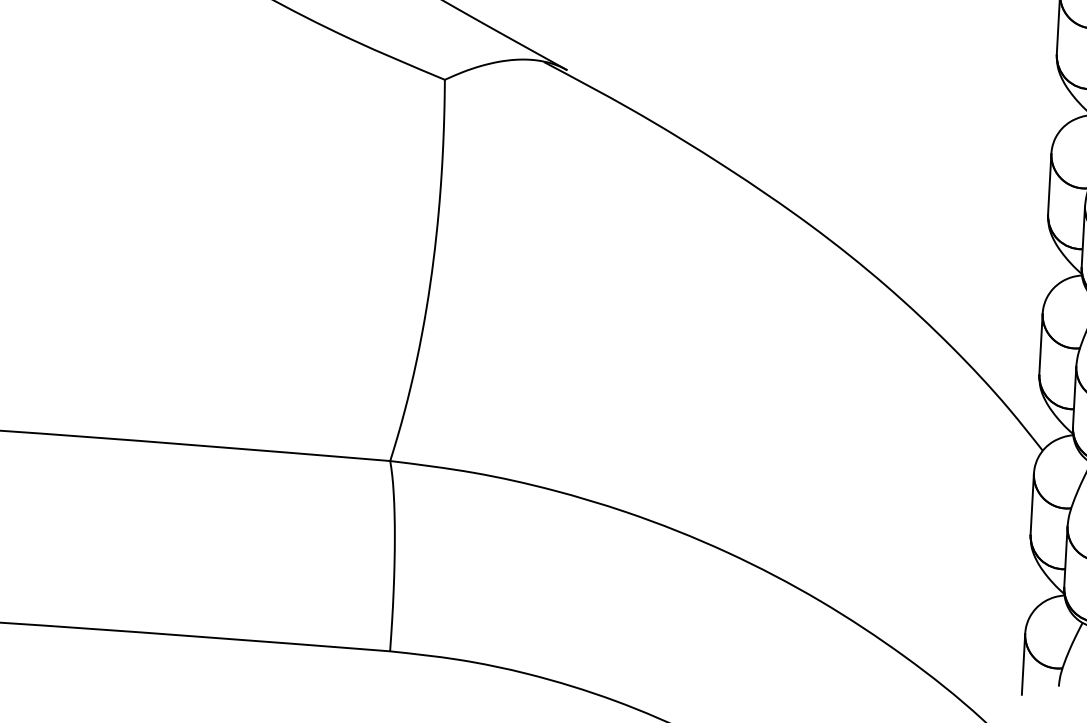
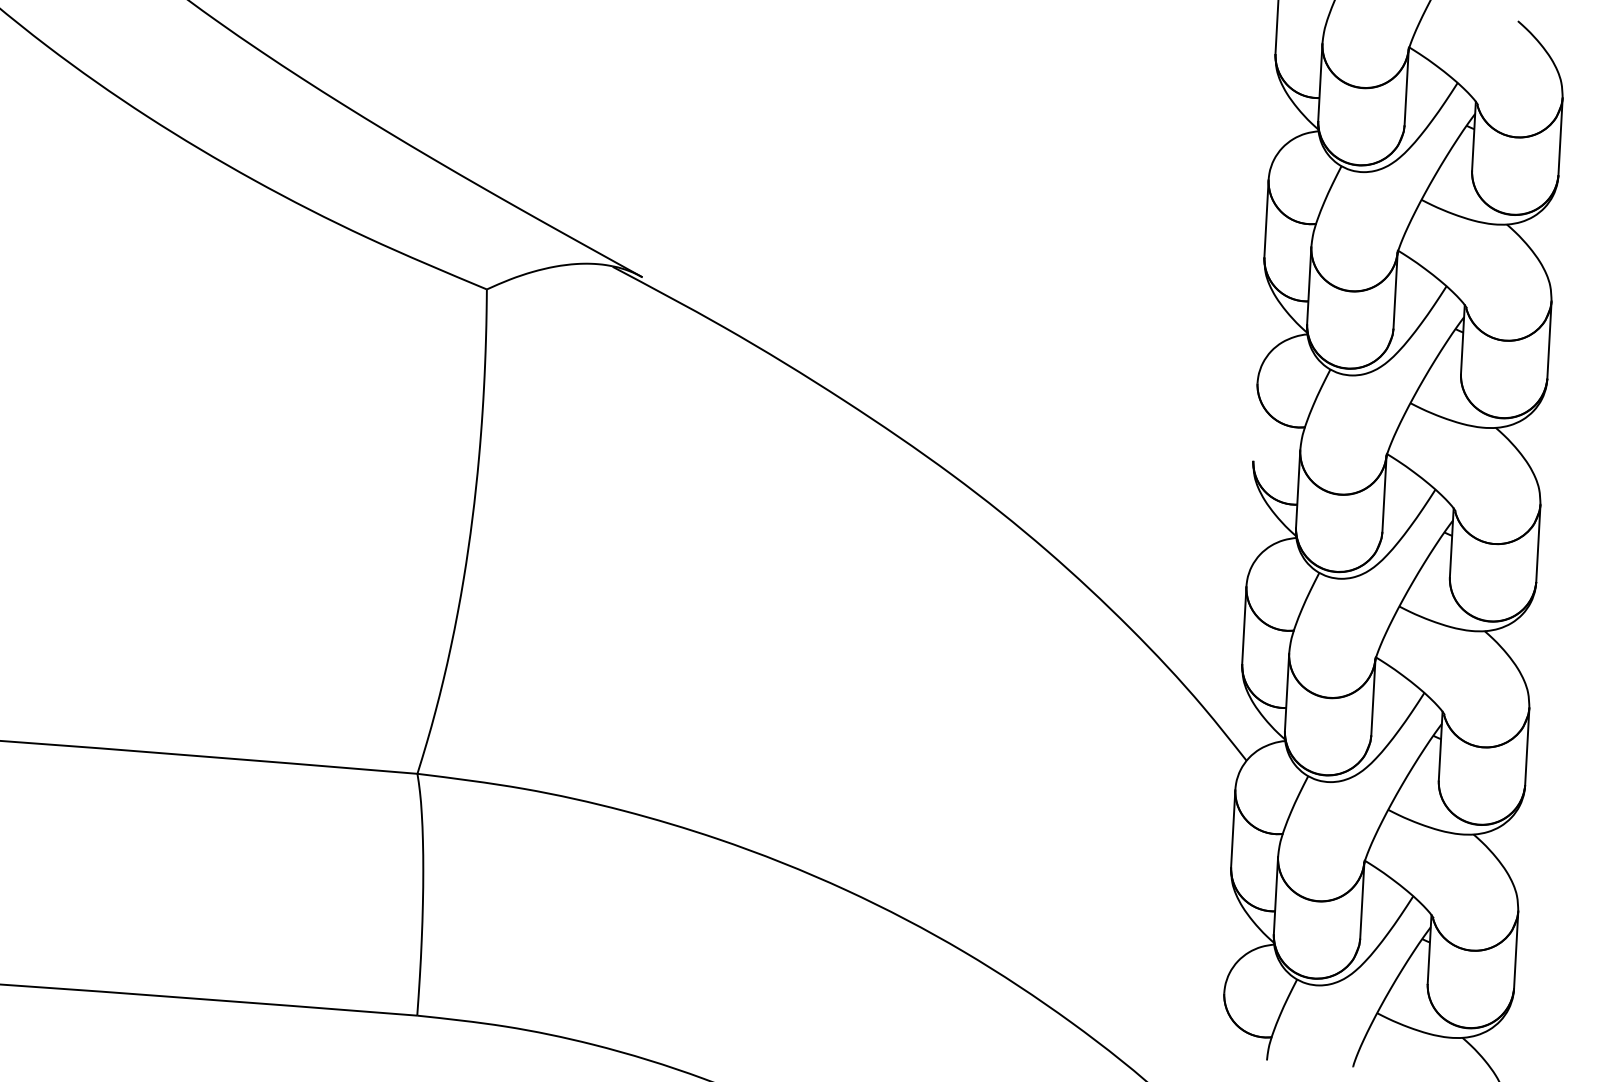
line: (1049, 183) -> (1255, 421), removed
line: (1023, 663) -> (1222, 1031), removed

